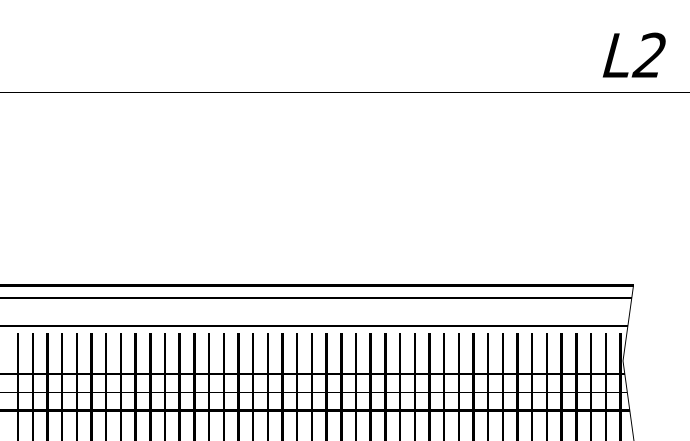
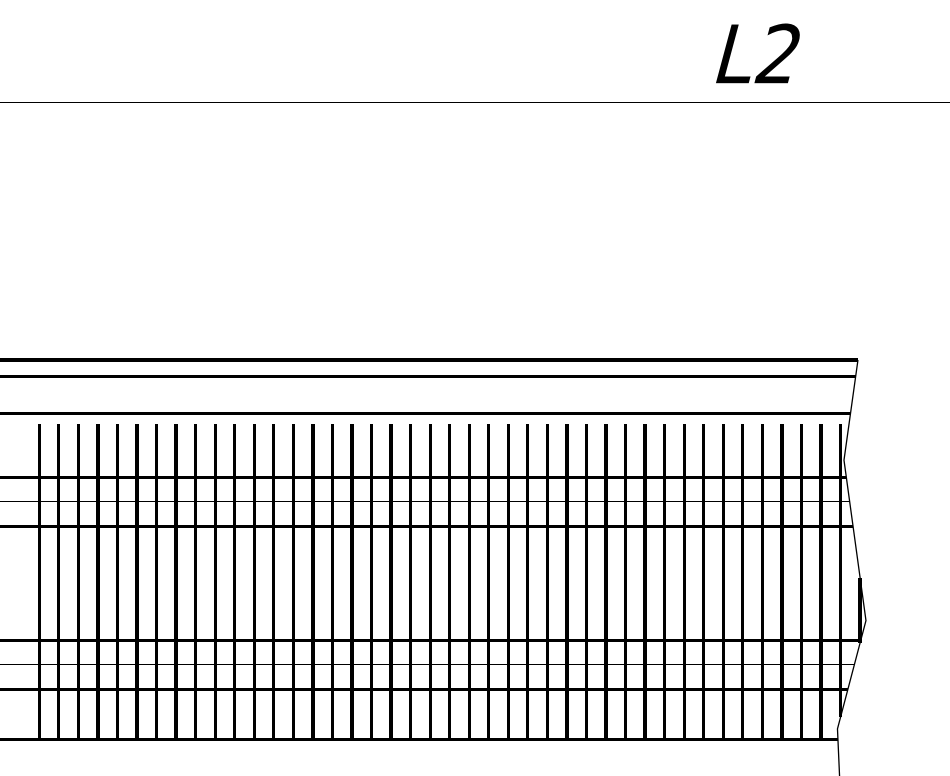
text: (633, 55) -> (757, 53), moved

